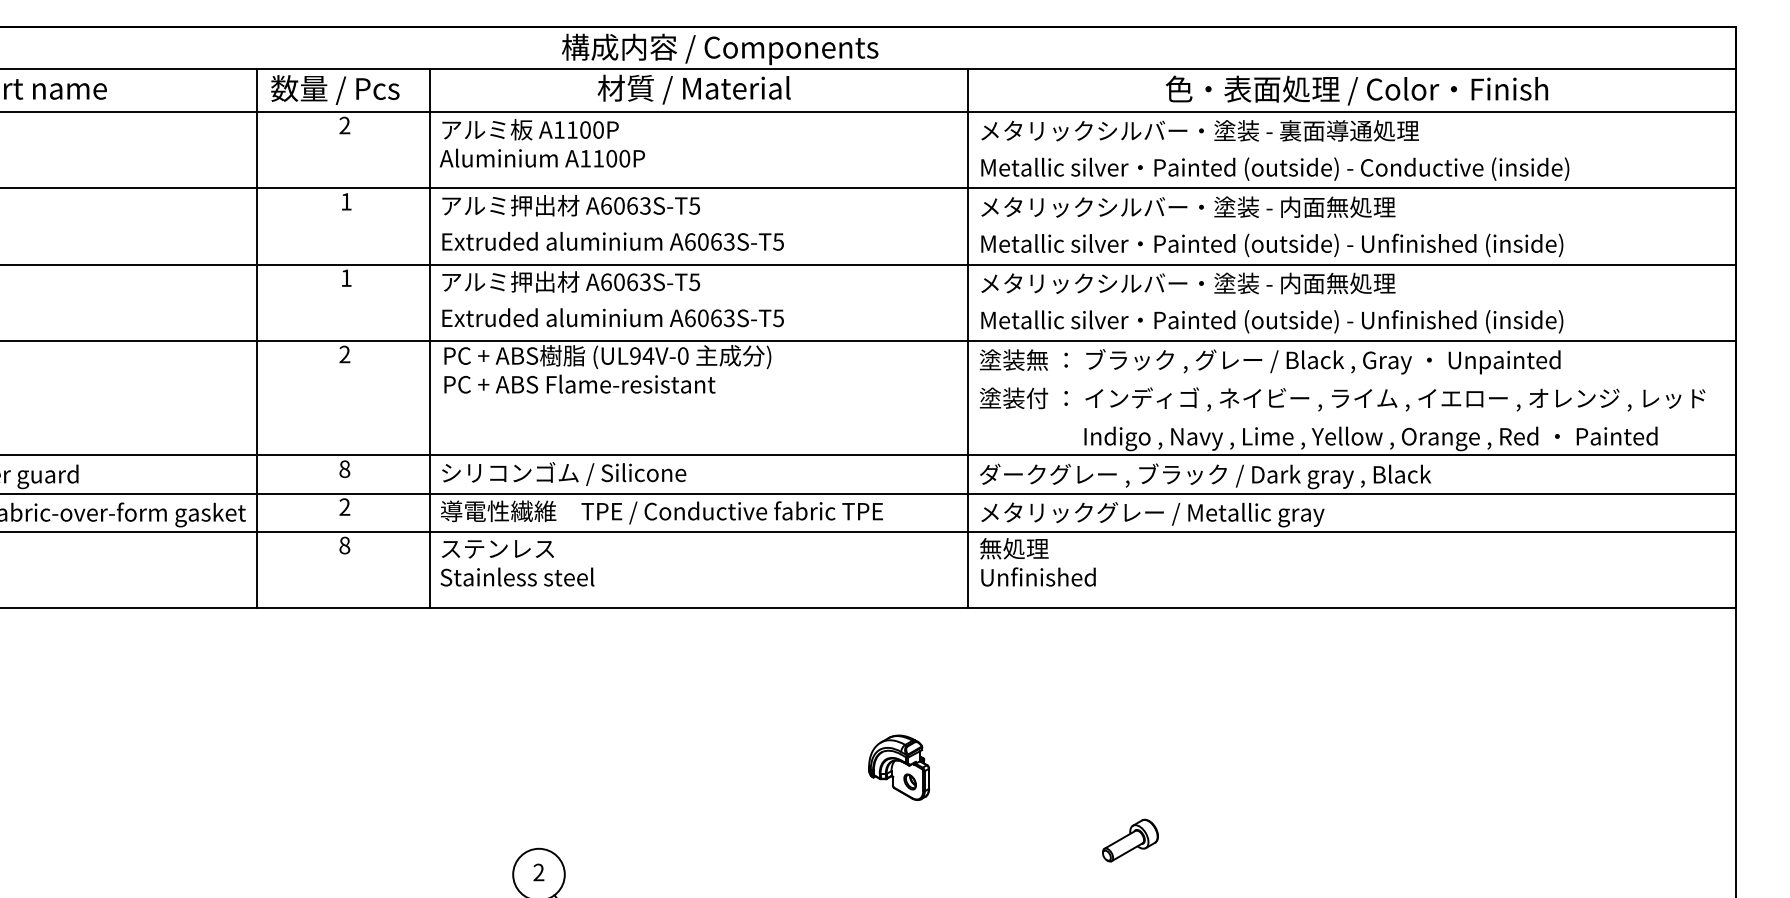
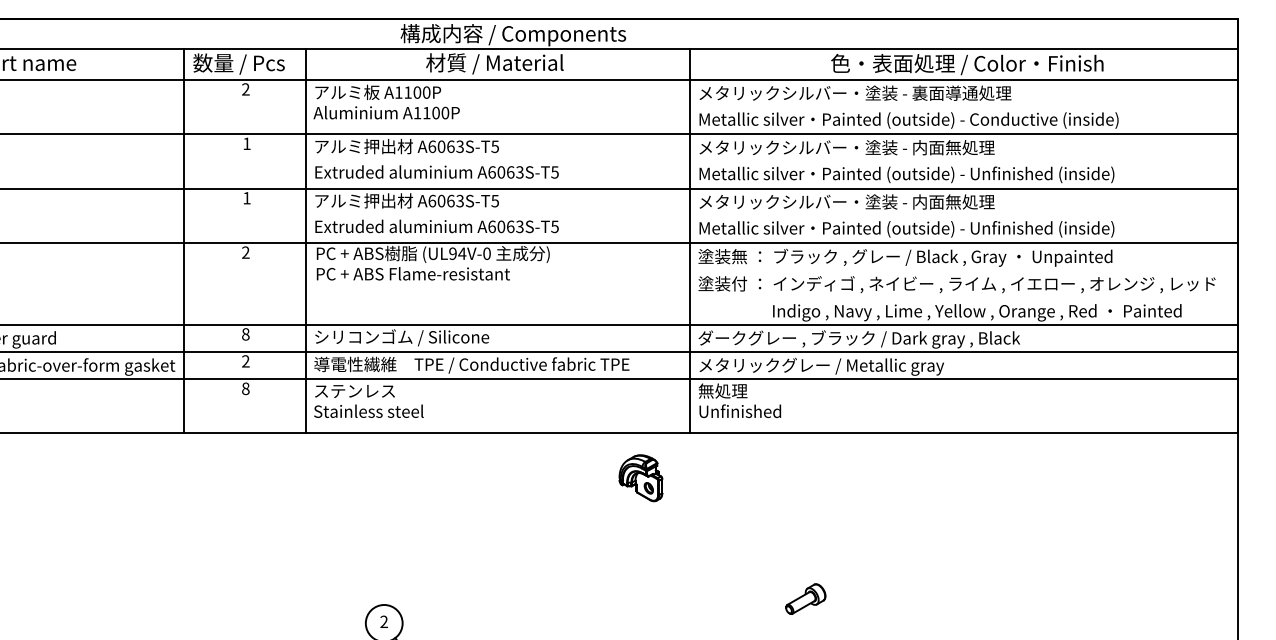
part: (898, 768) -> (640, 478), moved

